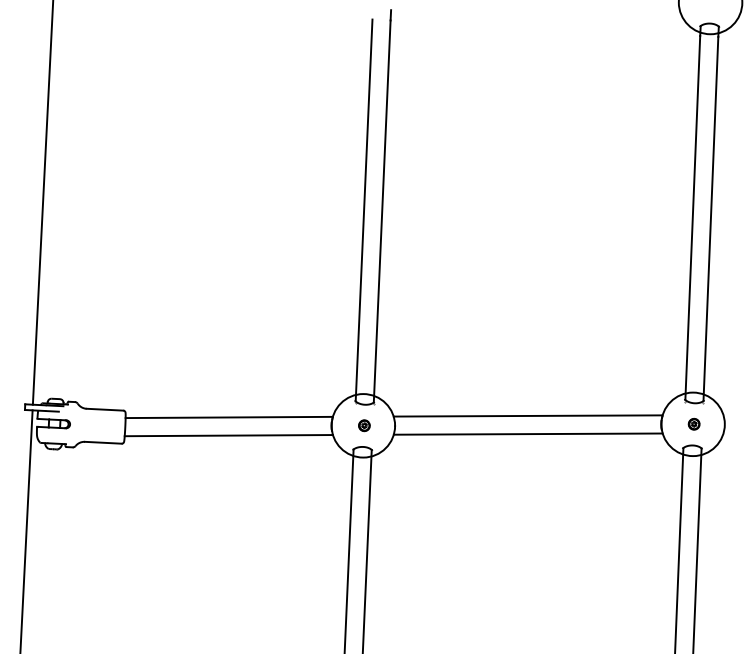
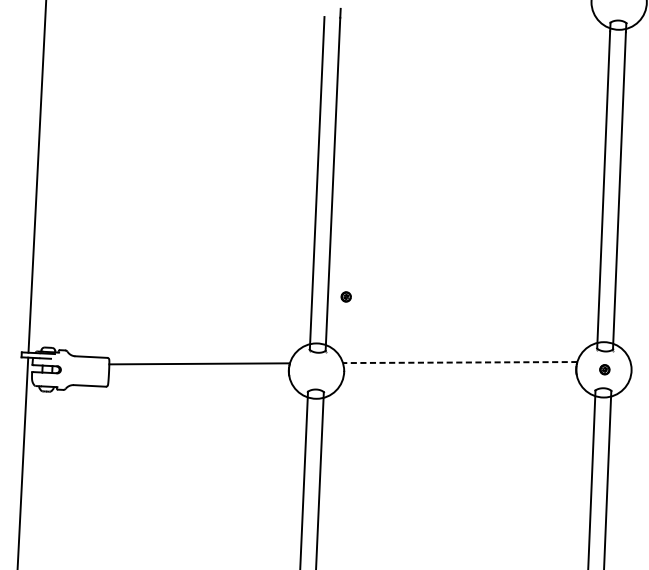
line: (527, 415) -> (459, 362), solid -> dashed
part: (364, 425) -> (346, 296), moved
line: (527, 433) -> (459, 377), removed
line: (228, 435) -> (198, 379), removed

